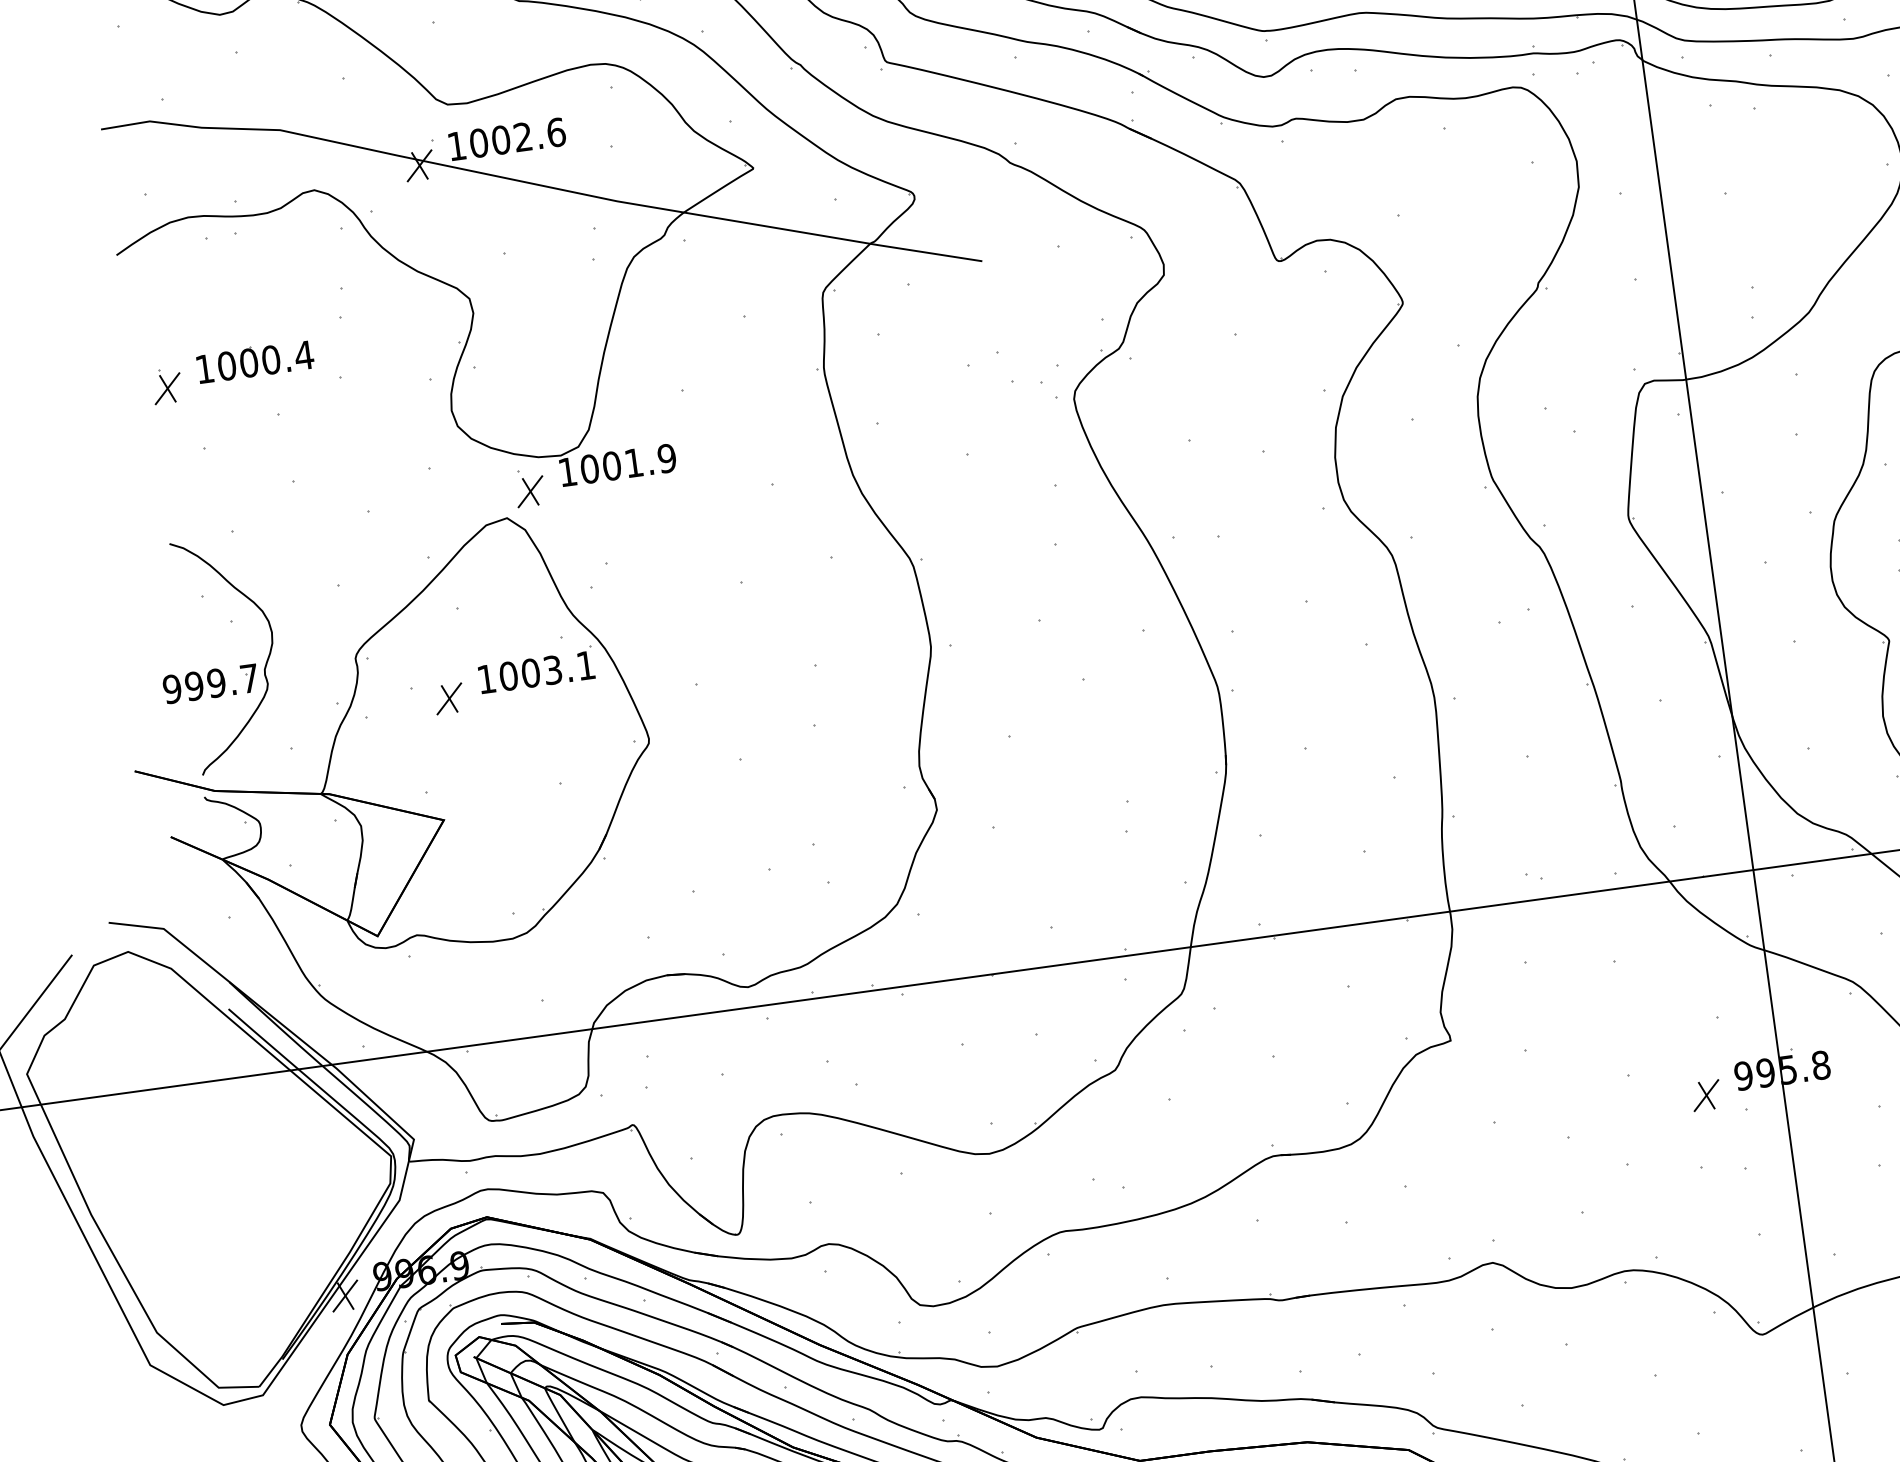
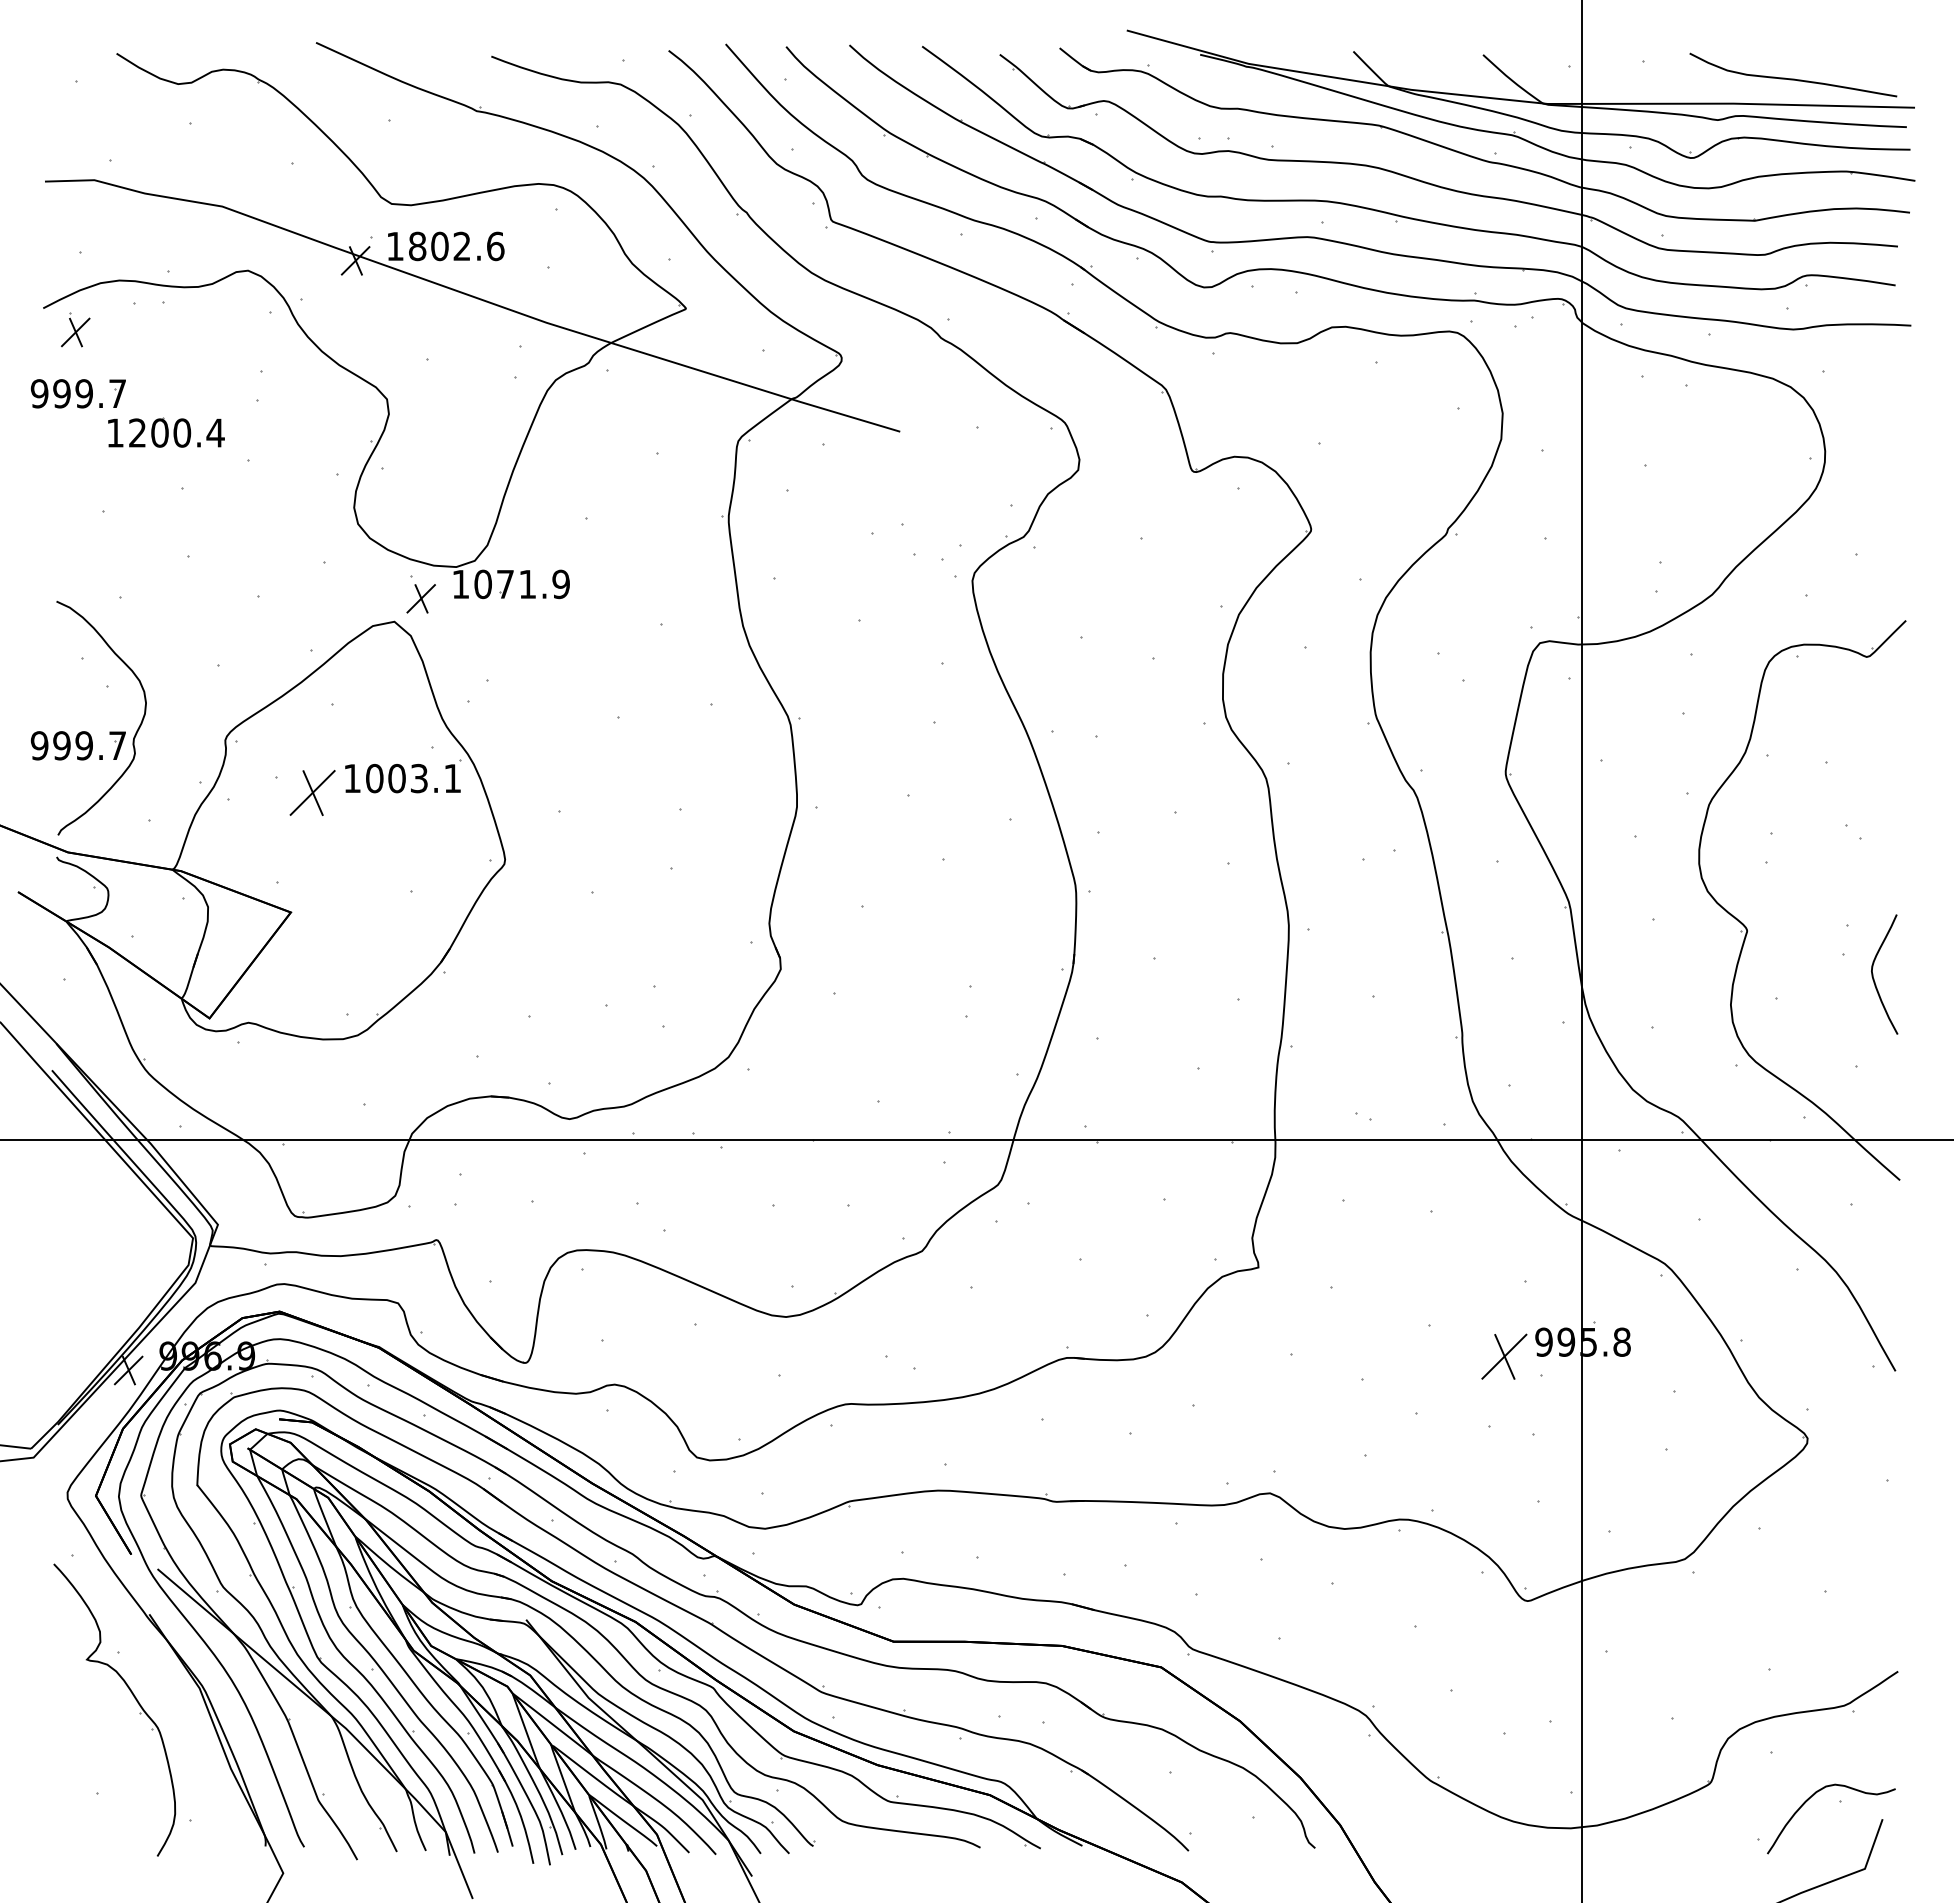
text: (478, 143) -> (417, 246), 1002.6 -> 1802.6
part: (162, 335) -> (77, 393), added
text: (226, 365) -> (137, 432), 1000.4 -> 1200.4
part: (166, 385) -> (75, 329), moved
text: (611, 466) -> (505, 584), 1001.9 -> 1071.9
part: (448, 698) -> (312, 792), size x1.6
part: (1706, 1095) -> (1504, 1356), size x1.6

